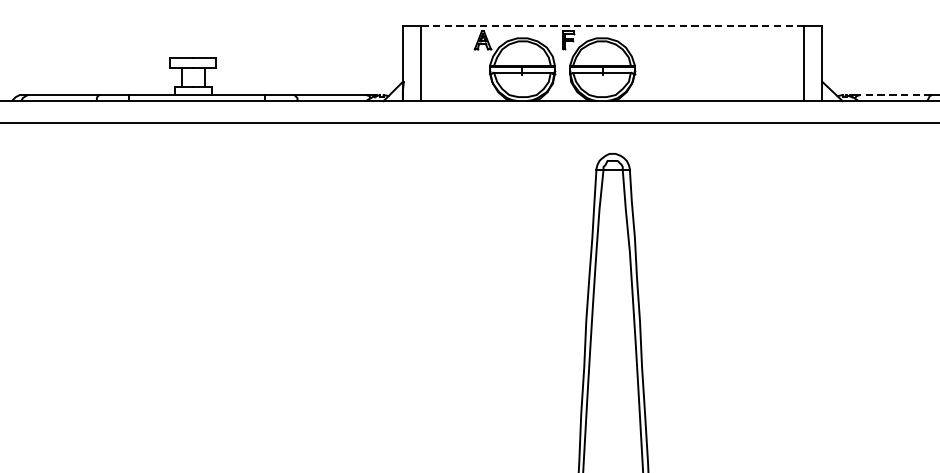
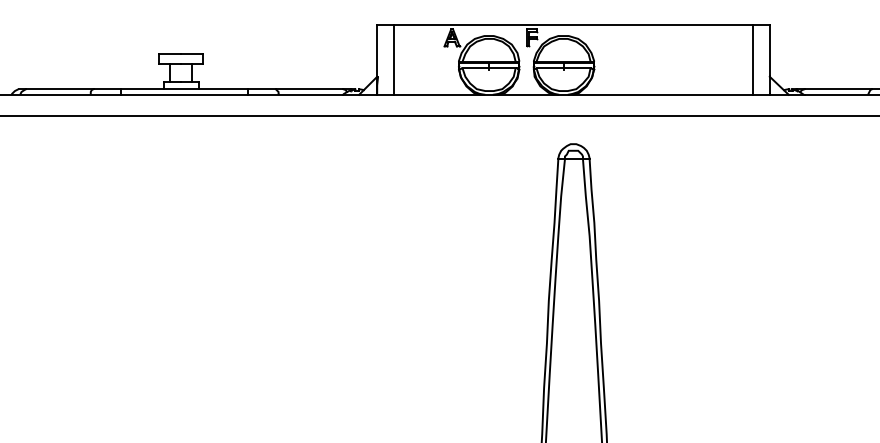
line: (612, 26) -> (573, 24), dashed -> solid
line: (895, 95) -> (838, 89), dashed -> solid

